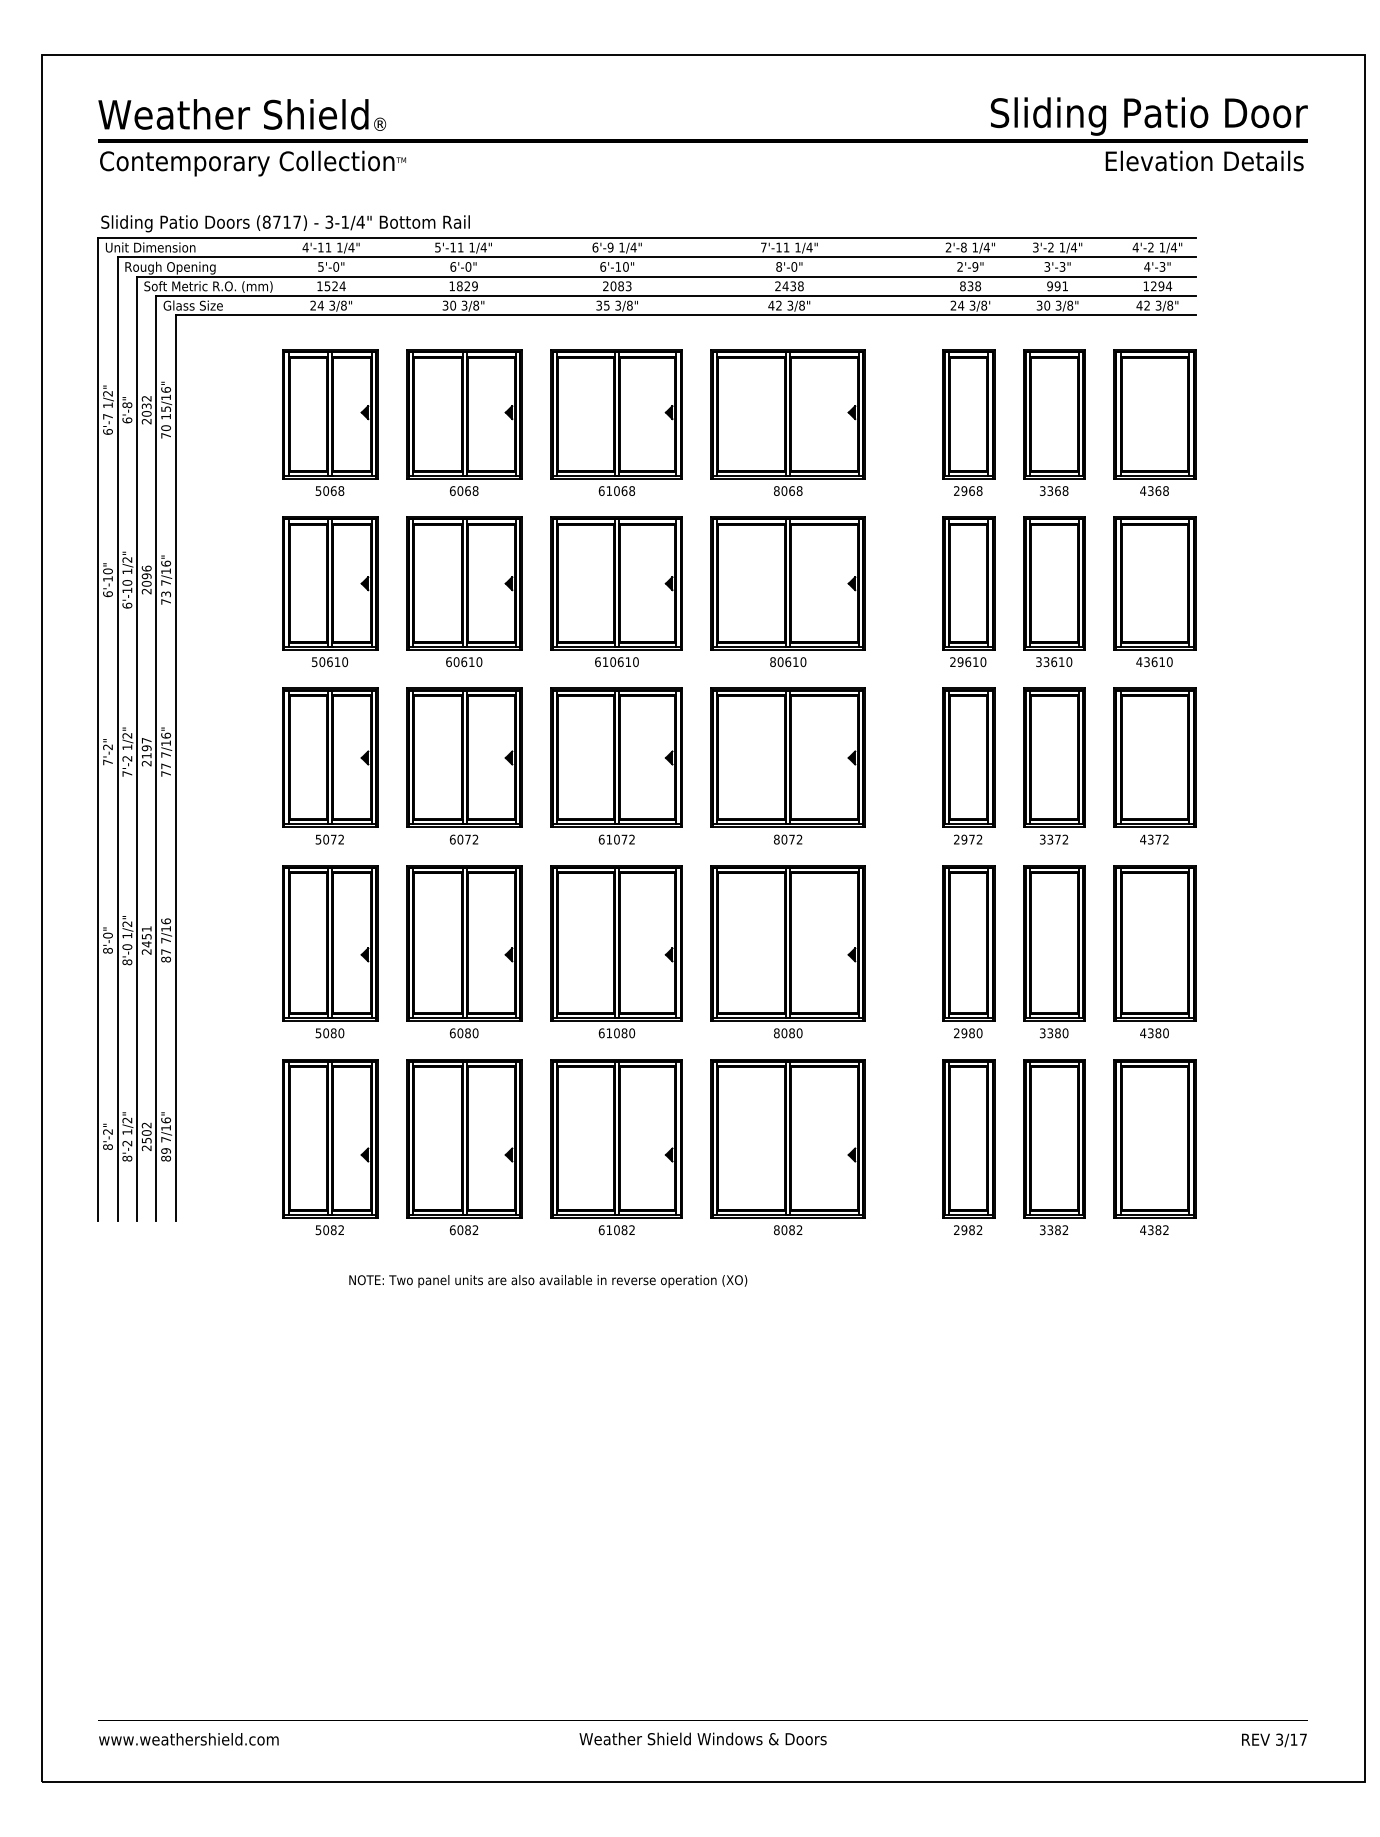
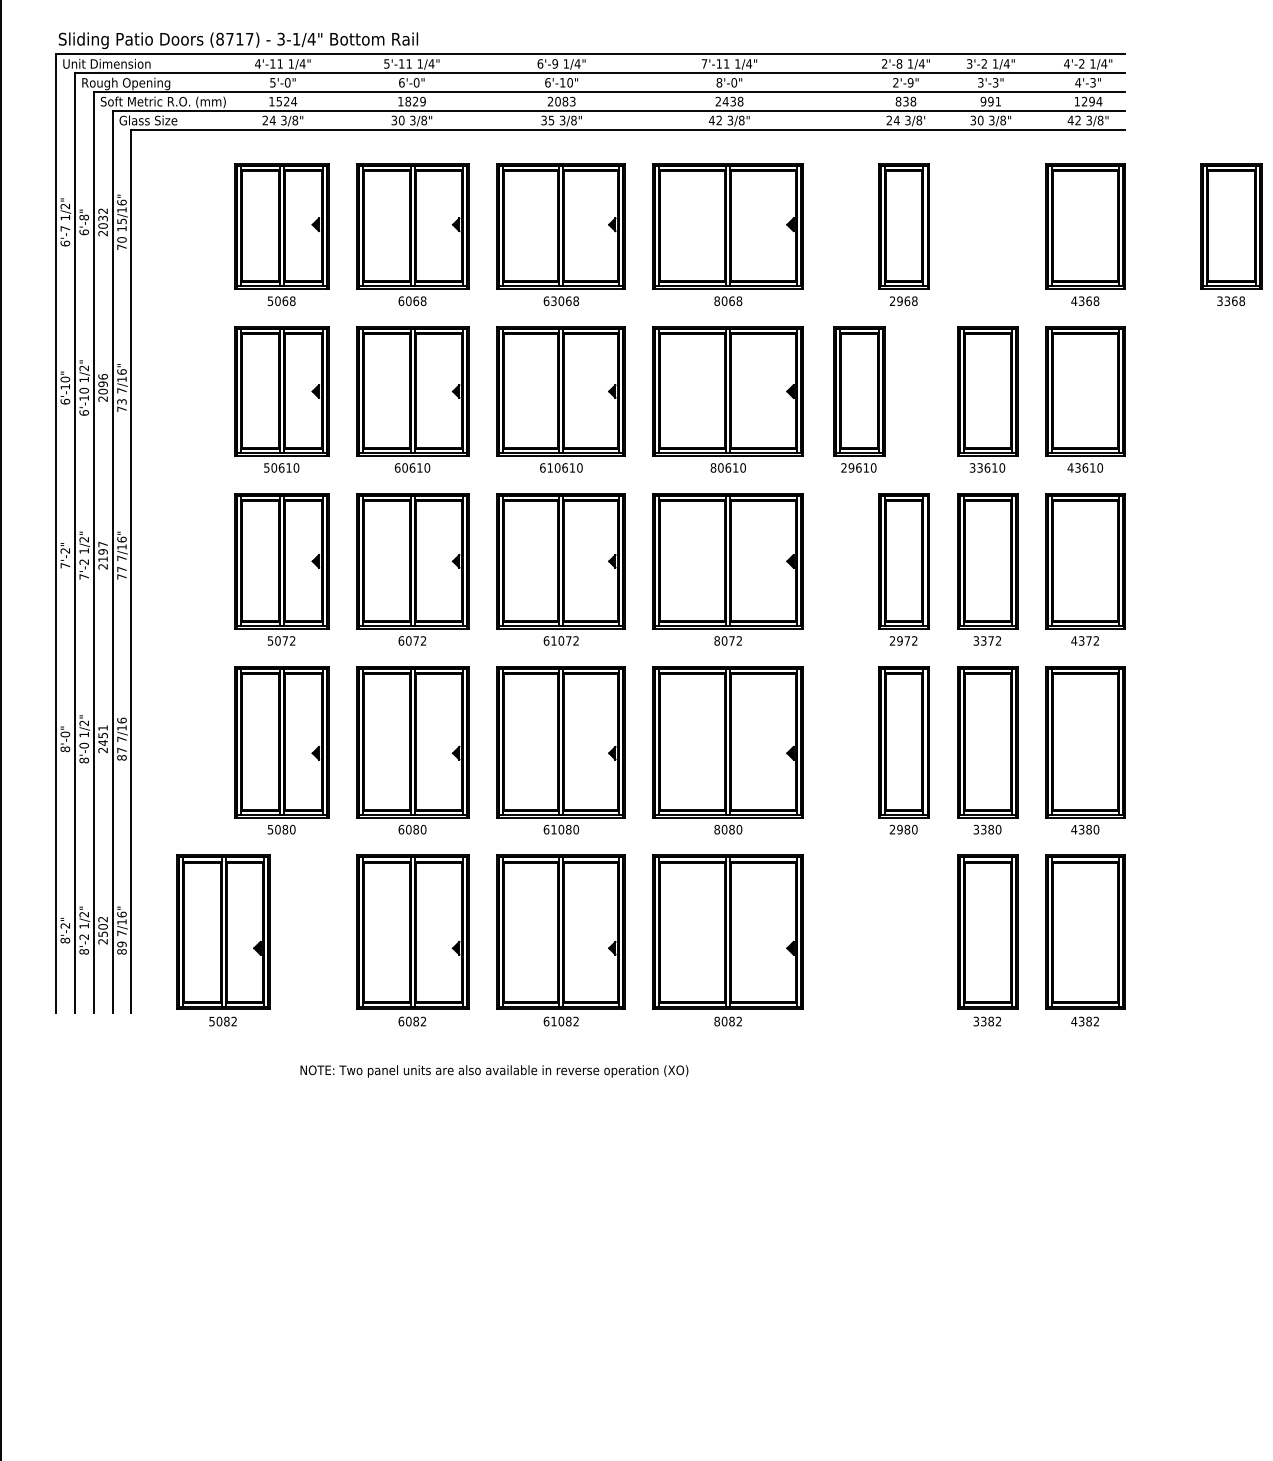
part: (1054, 422) -> (1231, 234), moved
text: (609, 490) -> (554, 300), 61068 -> 63068
part: (968, 591) -> (859, 399), moved
part: (330, 1147) -> (223, 940), moved
part: (968, 1147) -> (903, 940), removed

